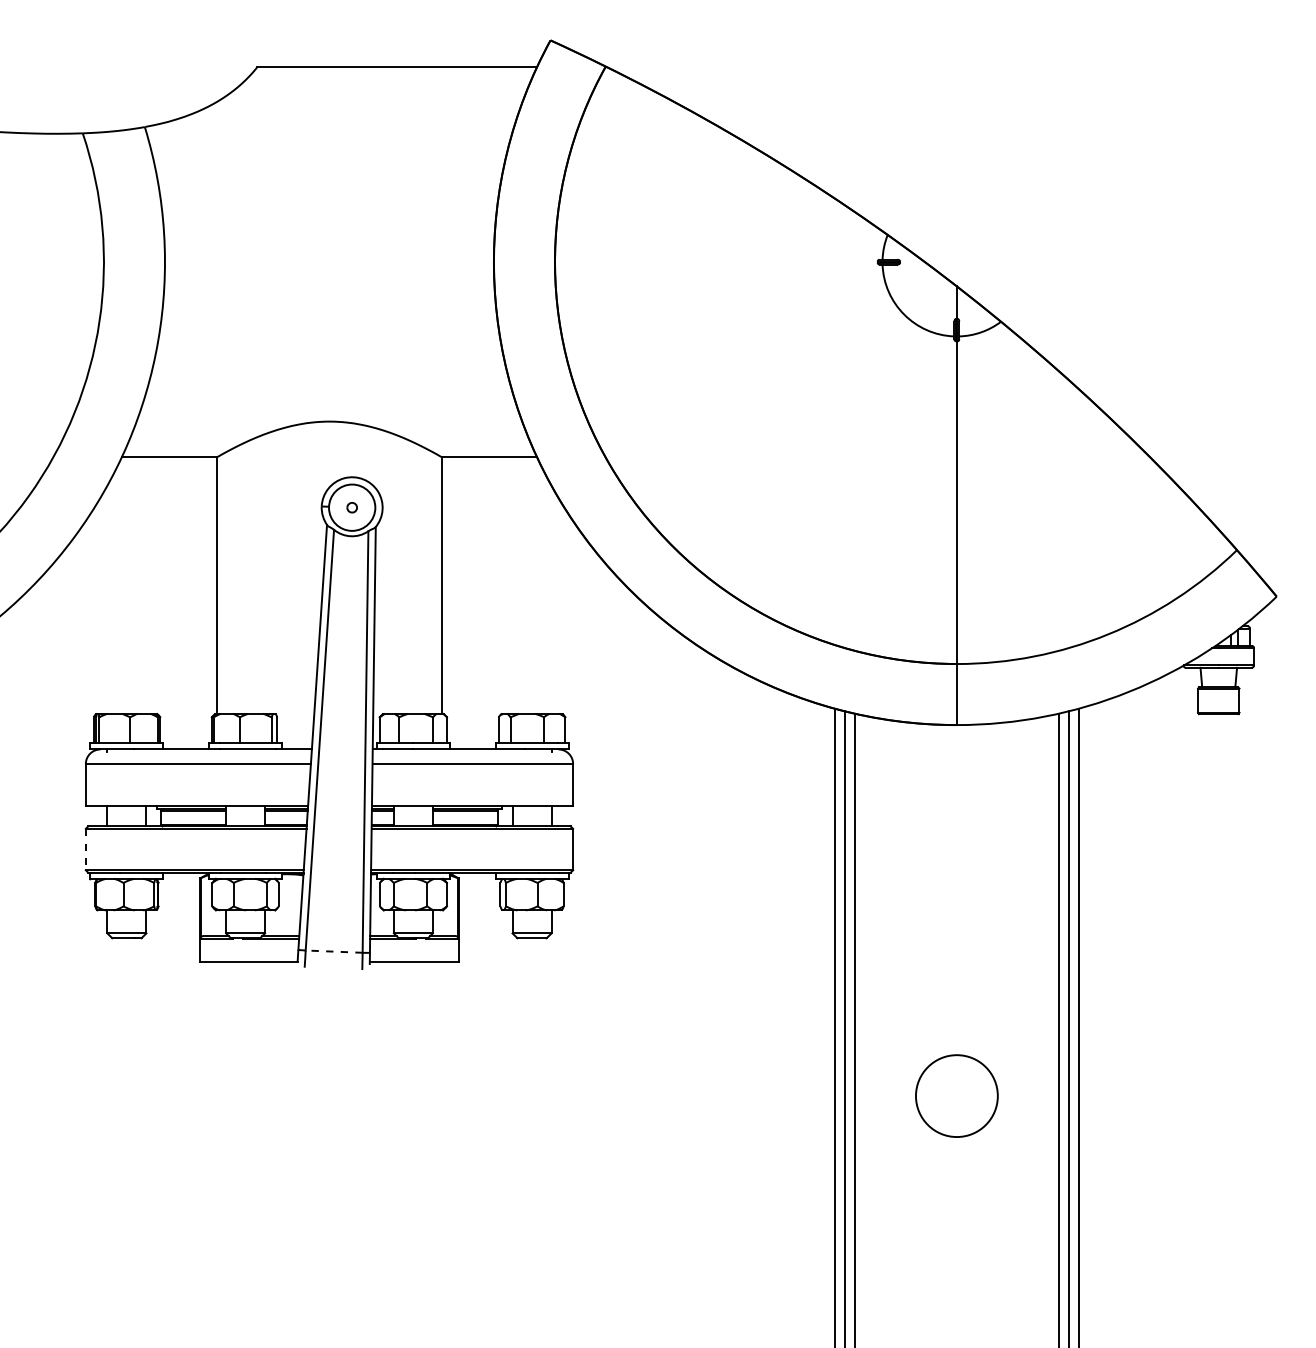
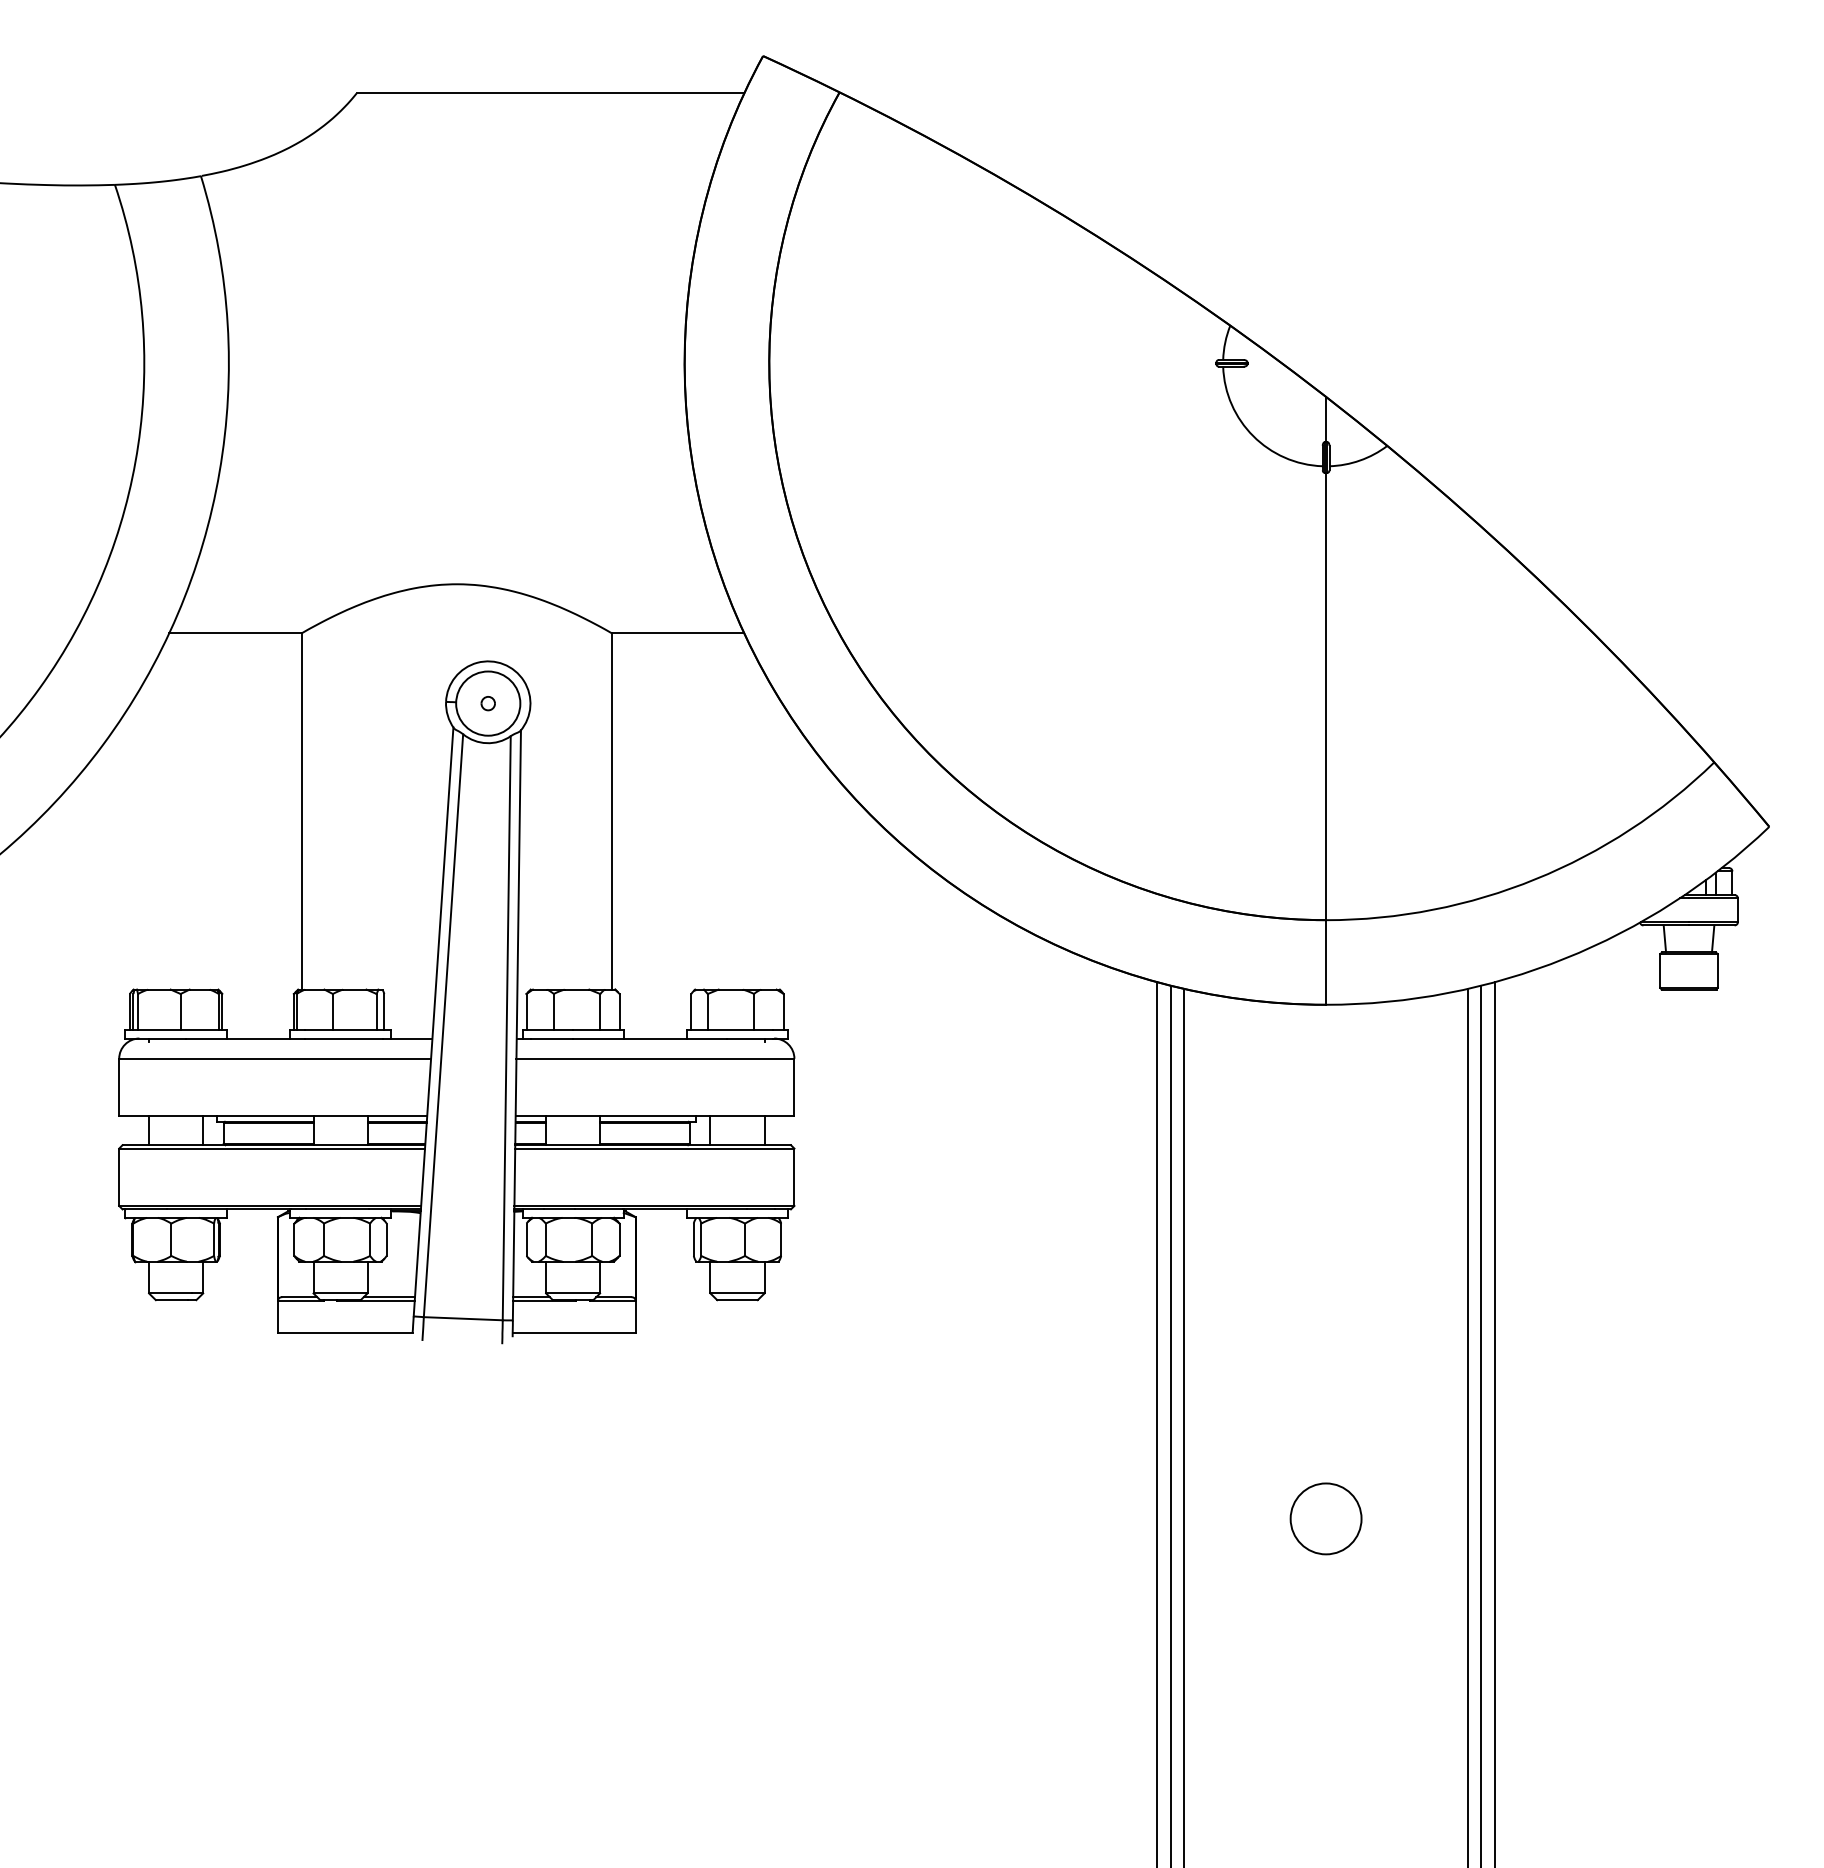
line: (86, 849) -> (119, 1177), dashed -> solid
line: (333, 951) -> (462, 1318), dashed -> solid
circle: (956, 1095) -> (1325, 1518), size x0.62

